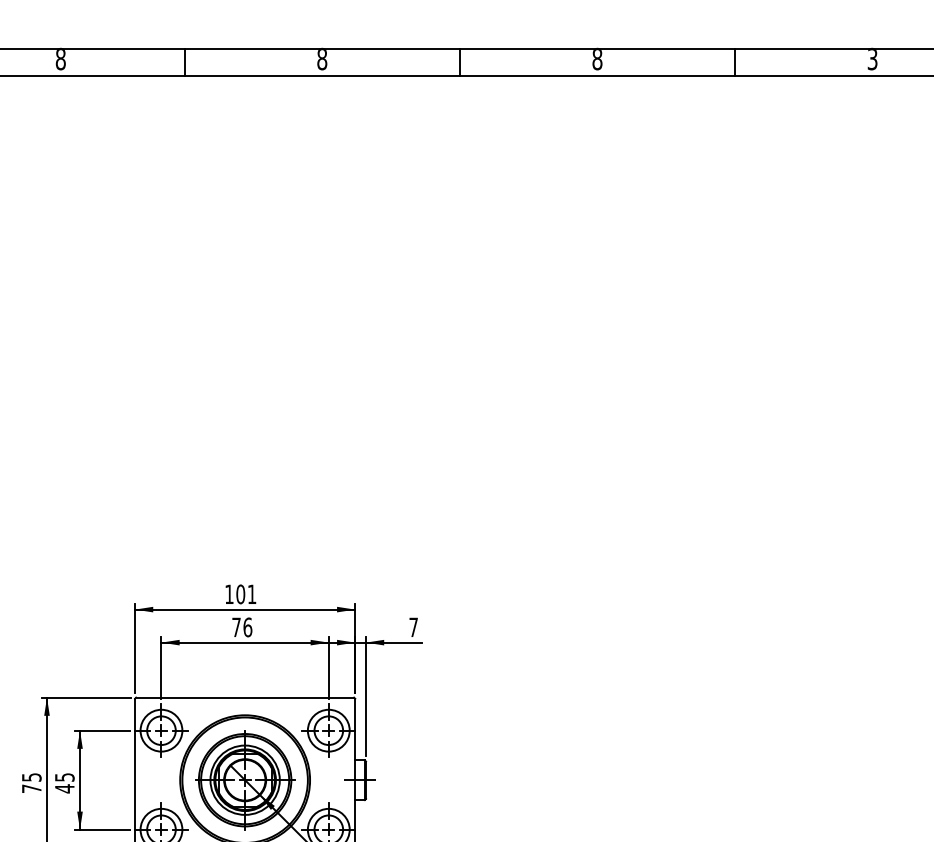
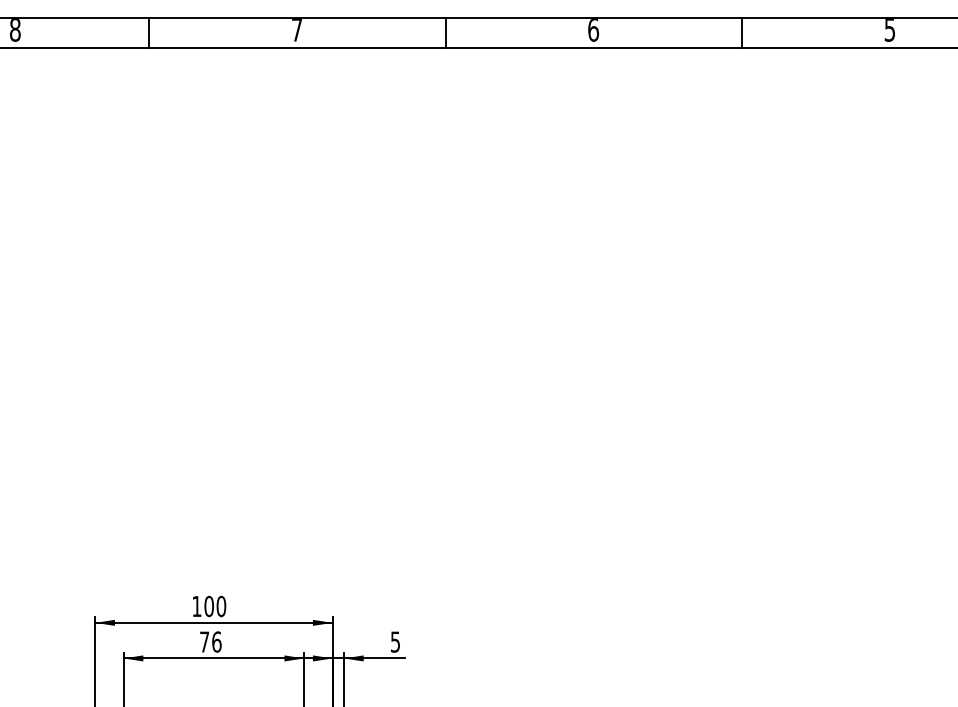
text: (322, 58) -> (297, 29), 8 -> 7
text: (597, 58) -> (593, 29), 8 -> 6
text: (872, 58) -> (889, 29), 3 -> 5
text: (251, 594) -> (220, 606), 101 -> 100
text: (413, 627) -> (395, 642), 7 -> 5

